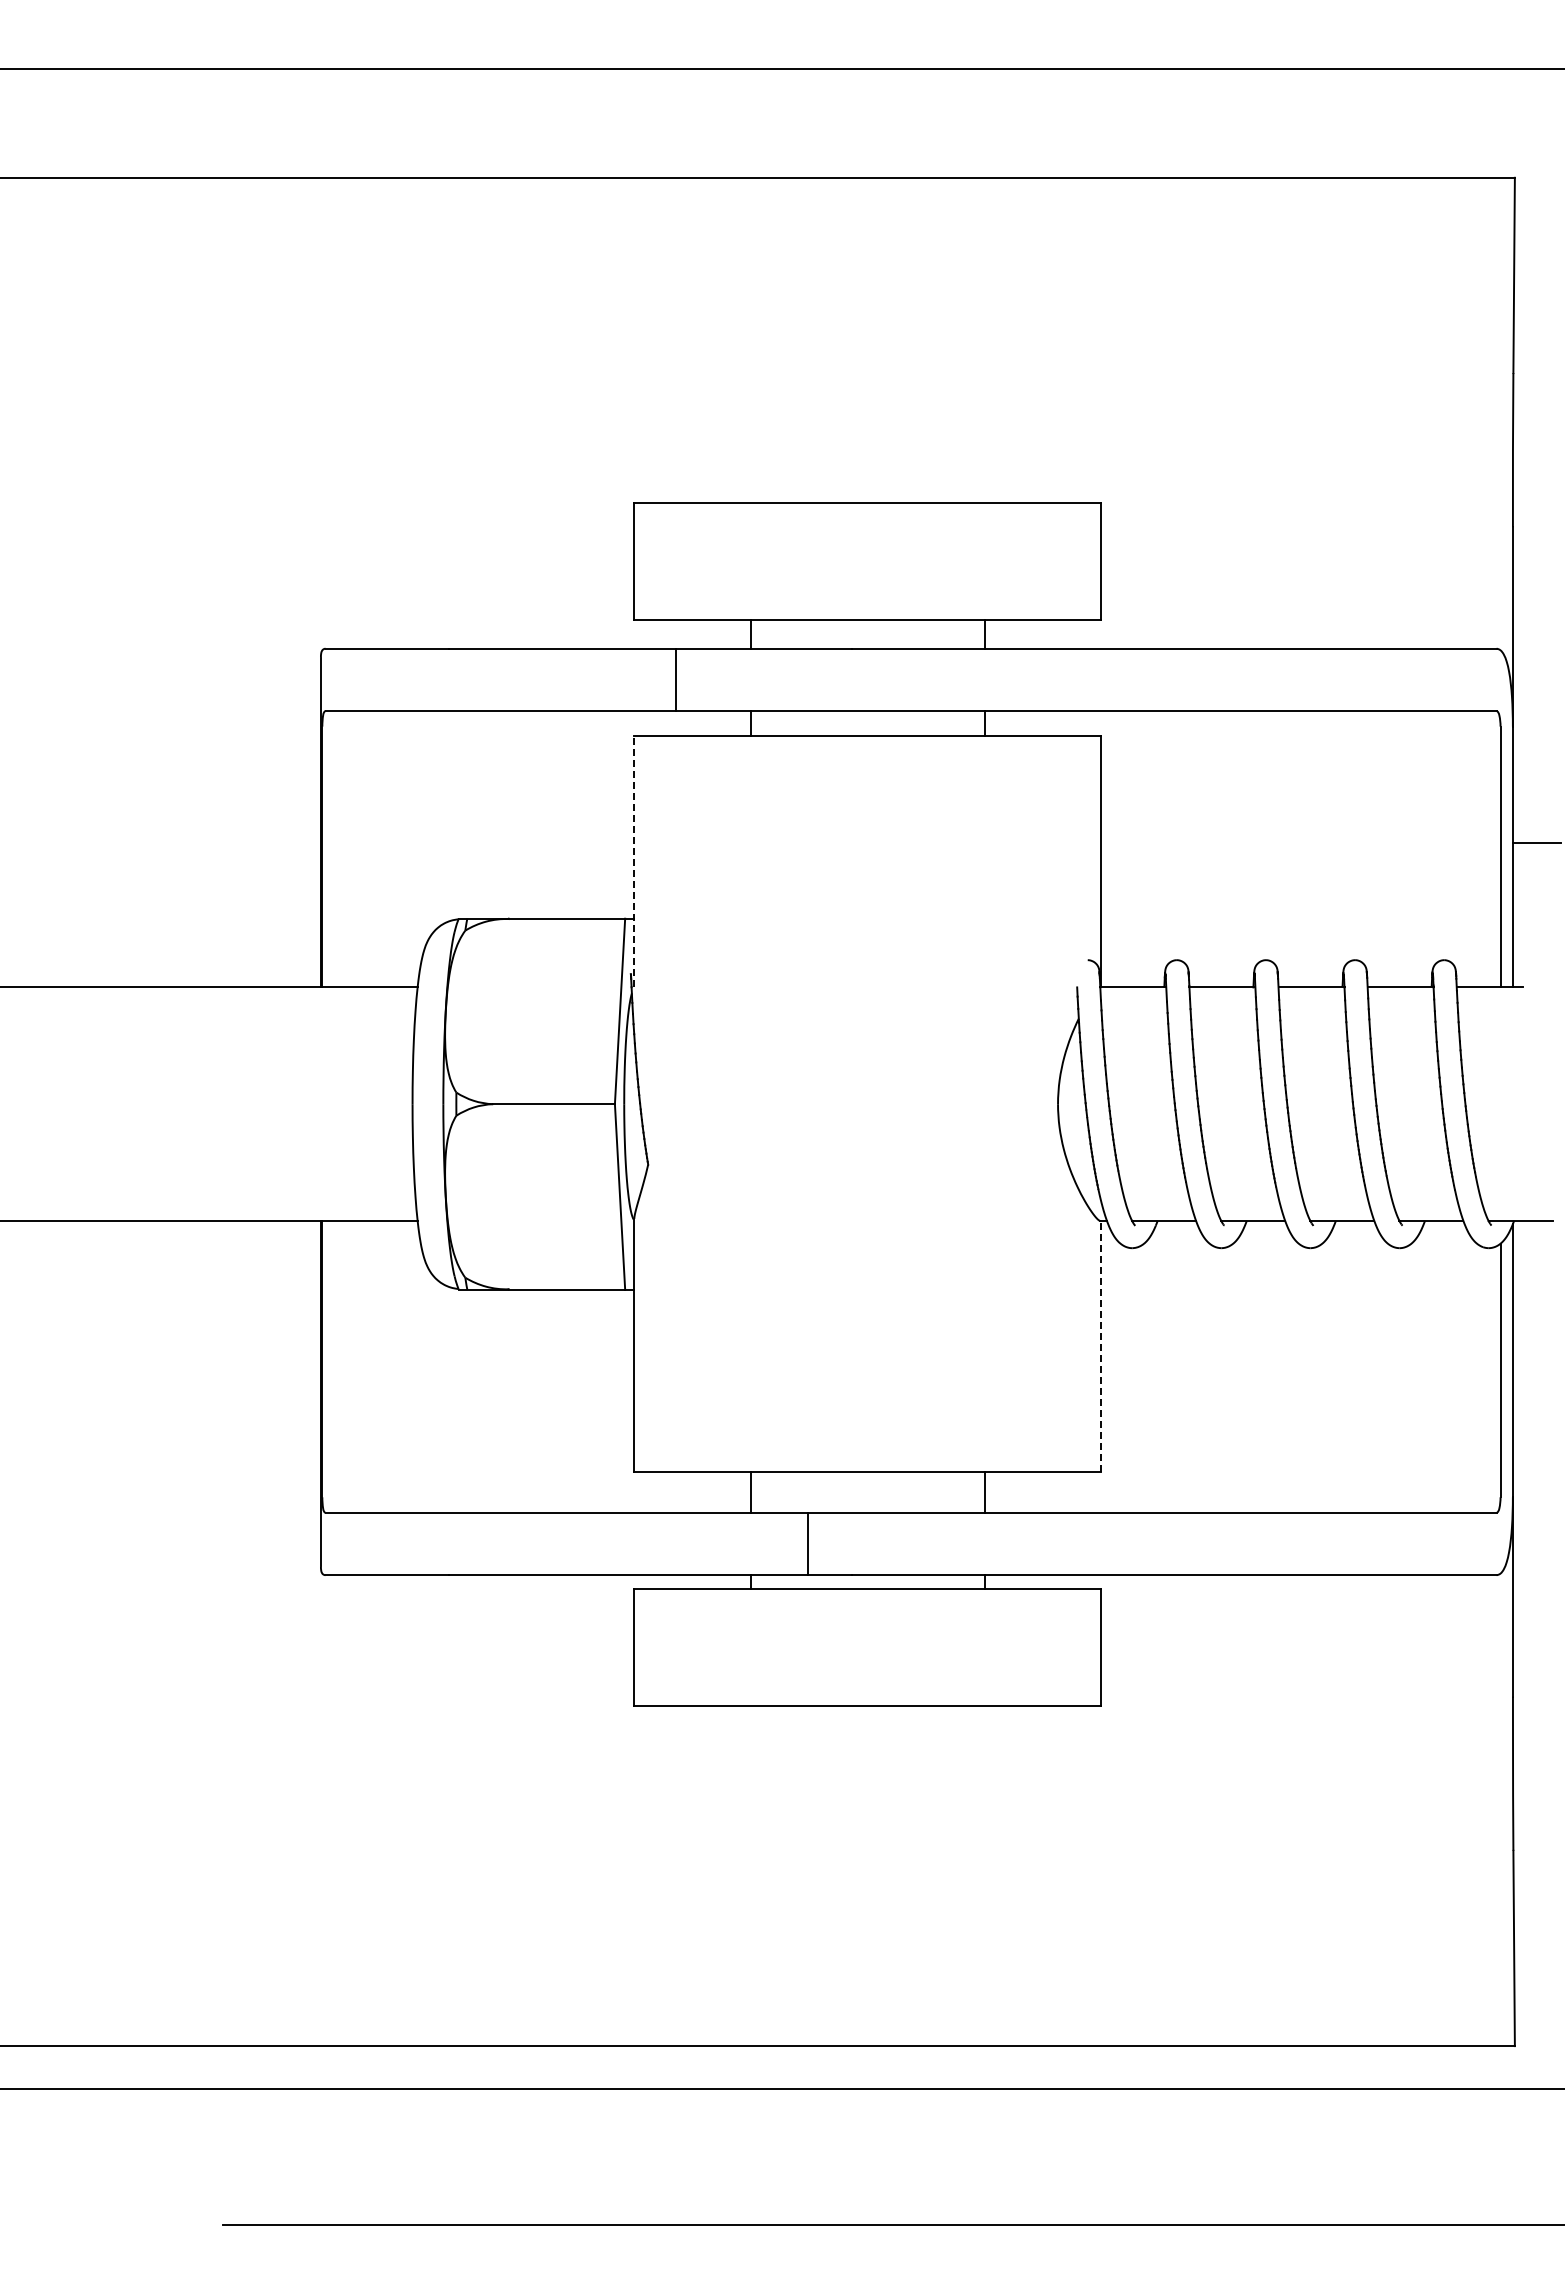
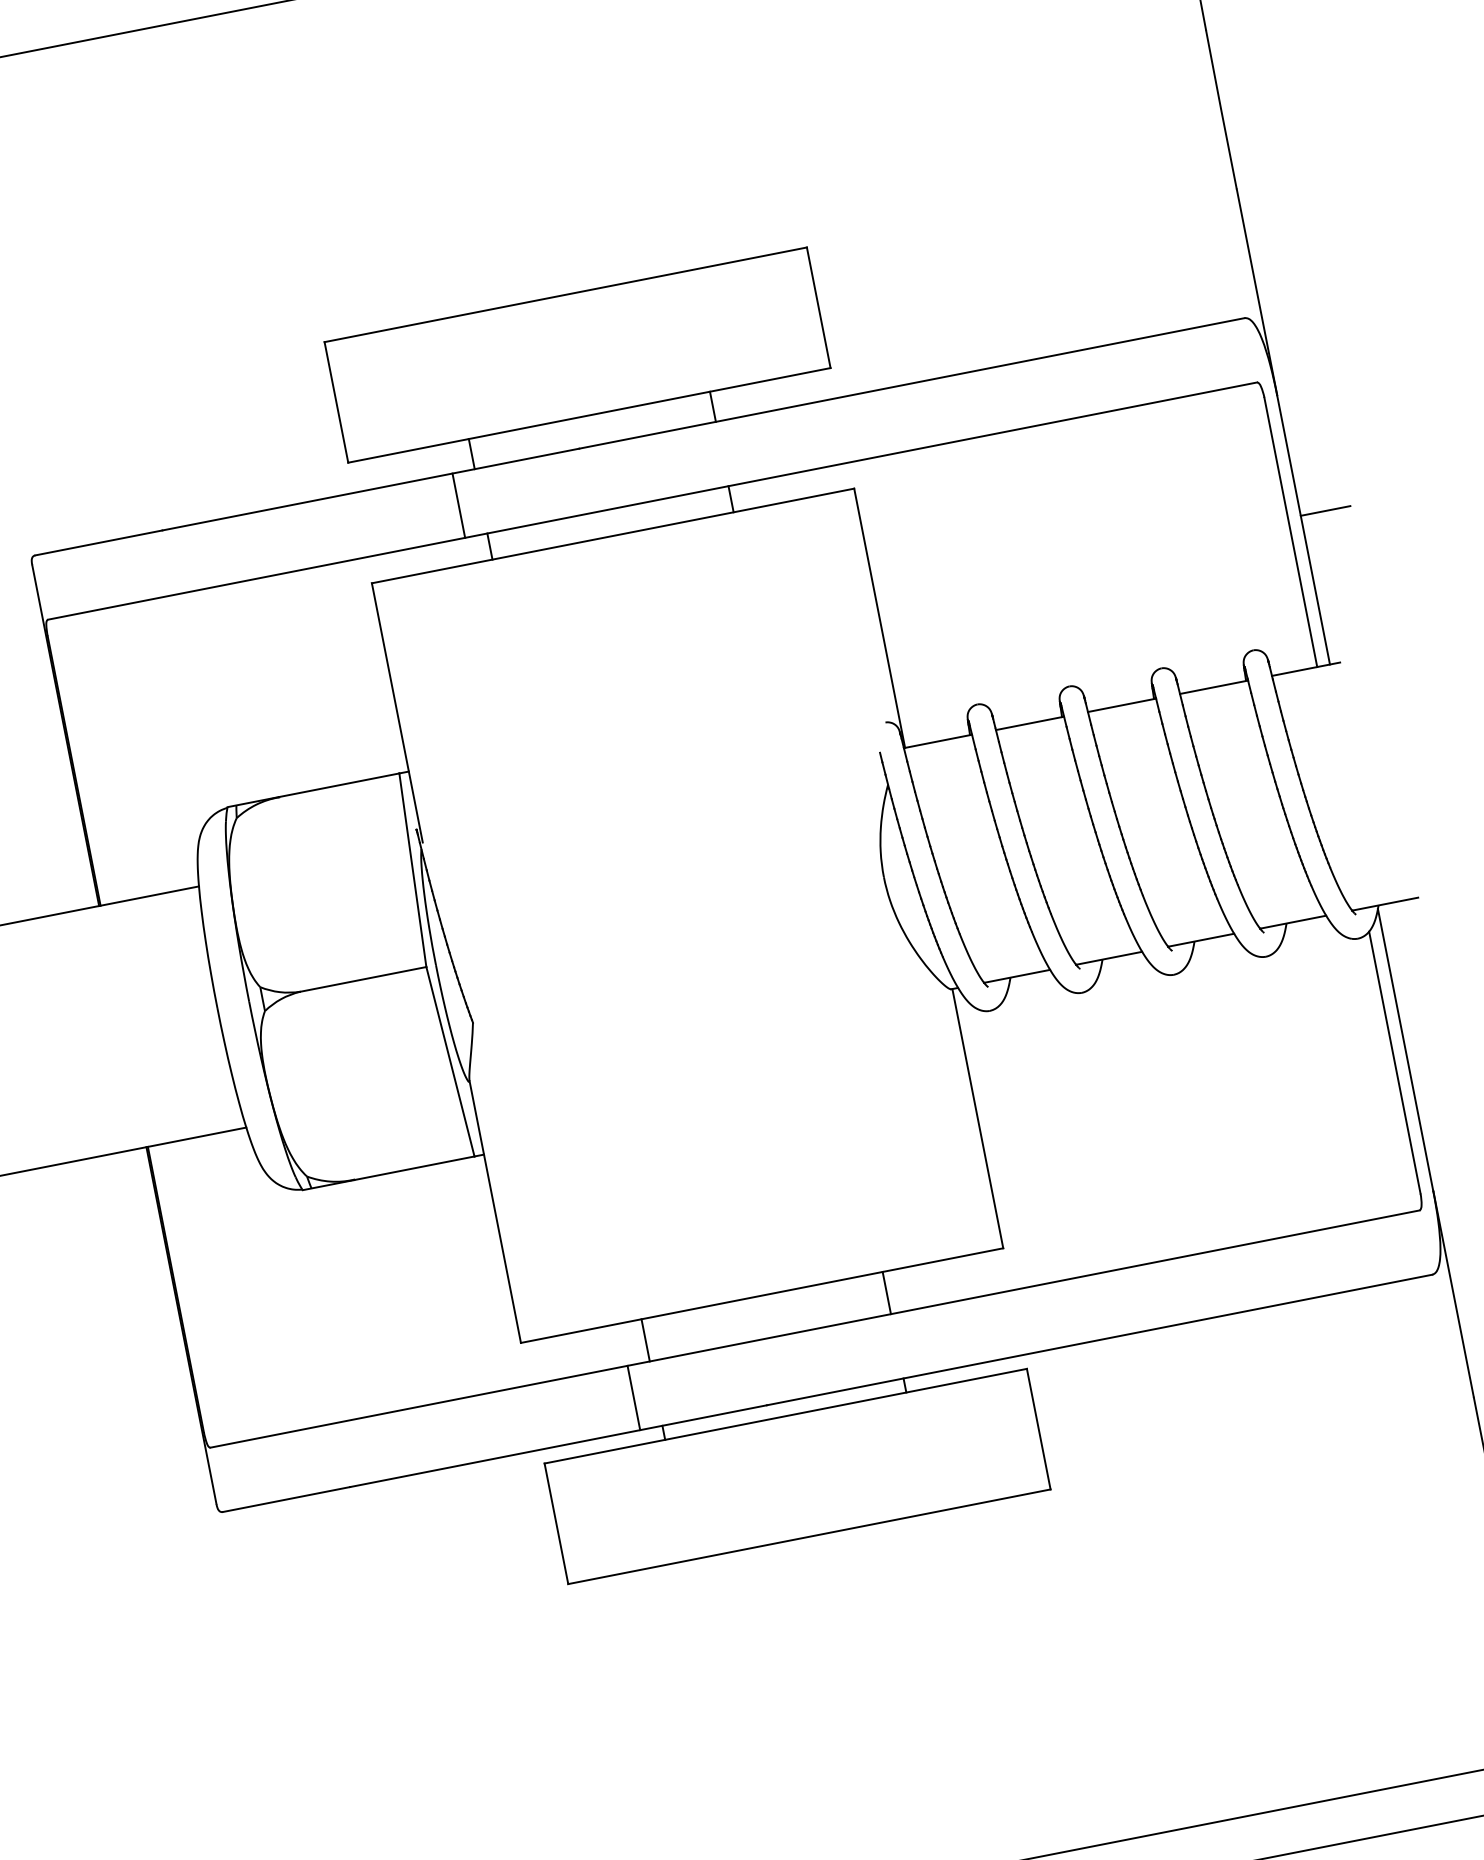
line: (675, 679) -> (458, 505), moved
line: (634, 861) -> (397, 712), dashed -> solid
line: (1101, 1346) -> (977, 1118), dashed -> solid
line: (807, 1543) -> (633, 1397), moved

